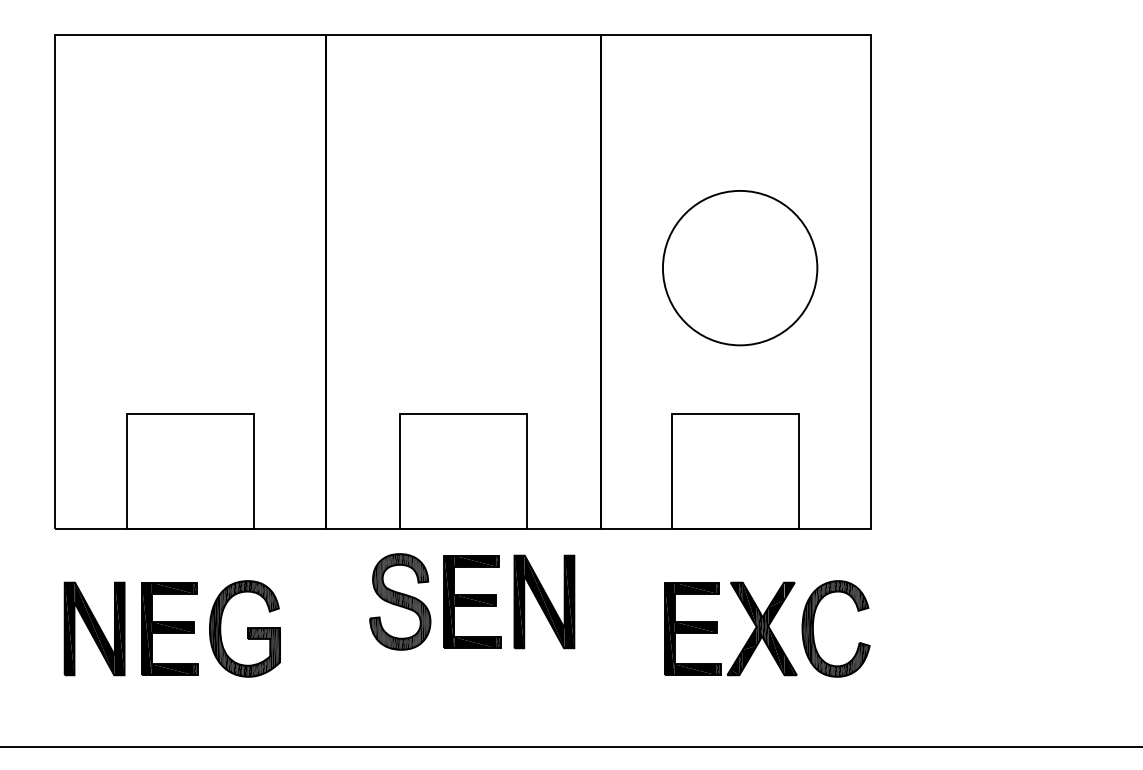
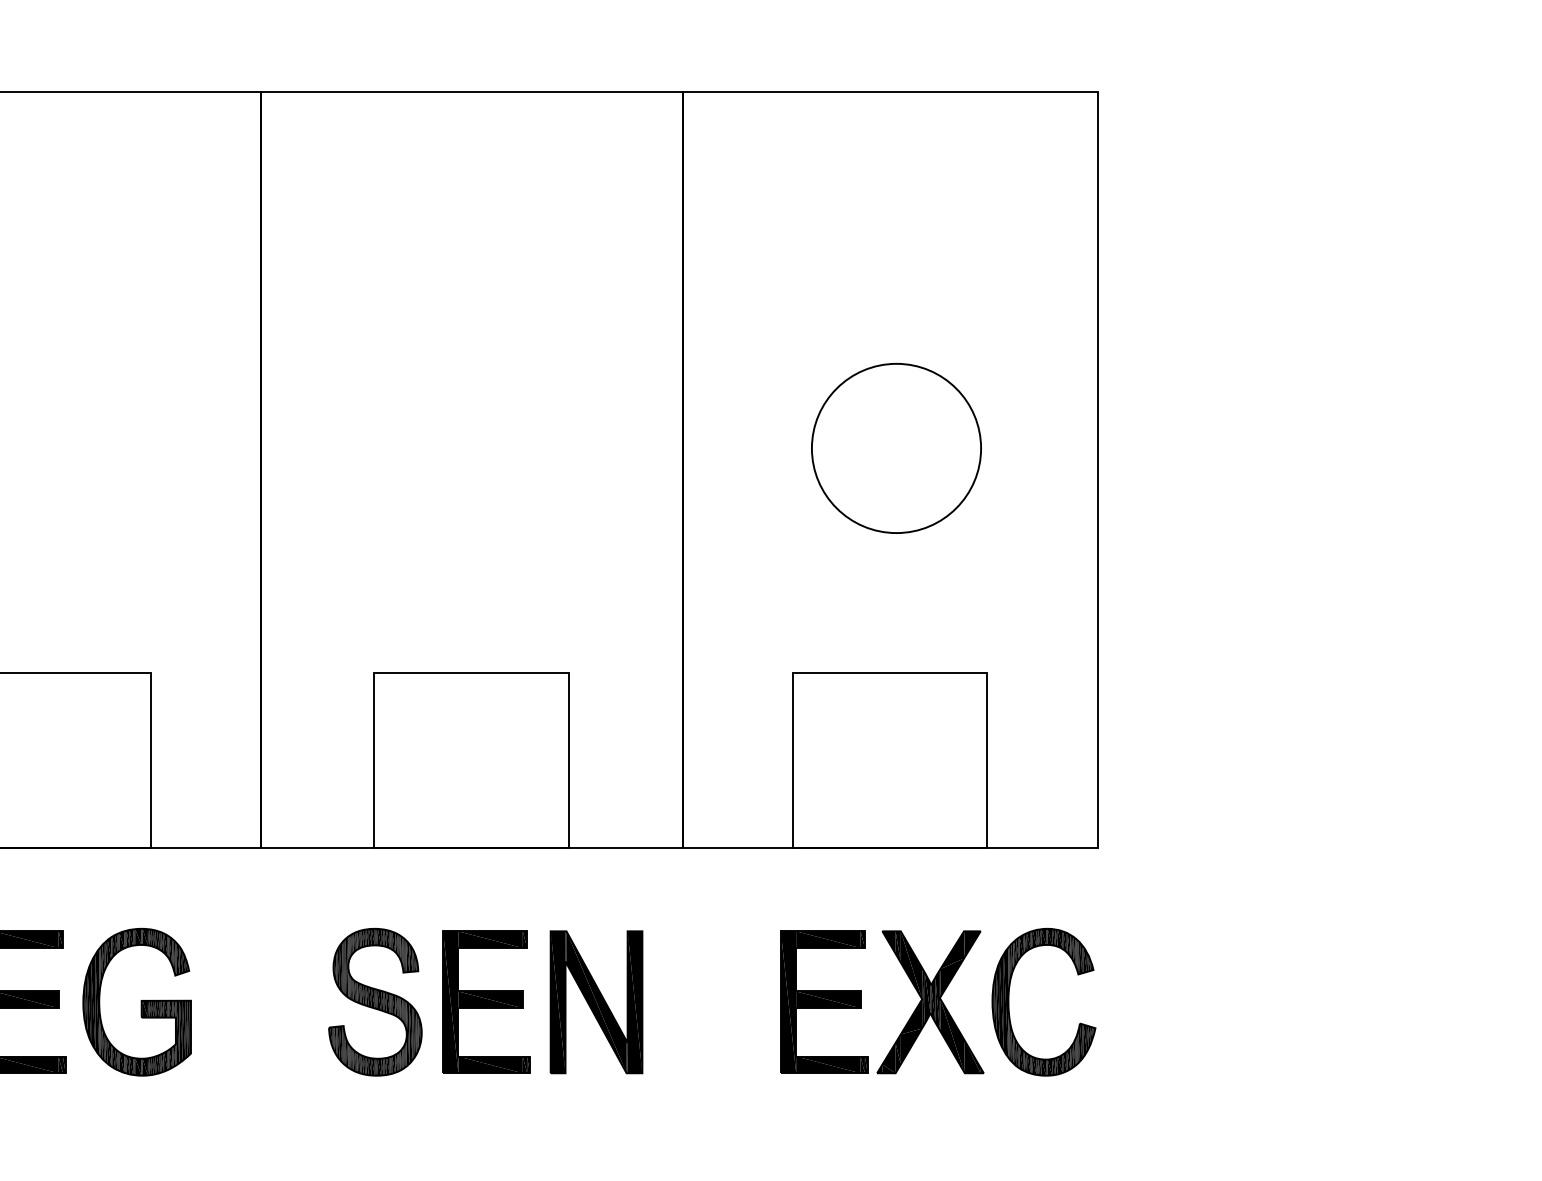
part: (739, 267) -> (895, 447), size x0.71
part: (472, 601) -> (486, 1001), moved

